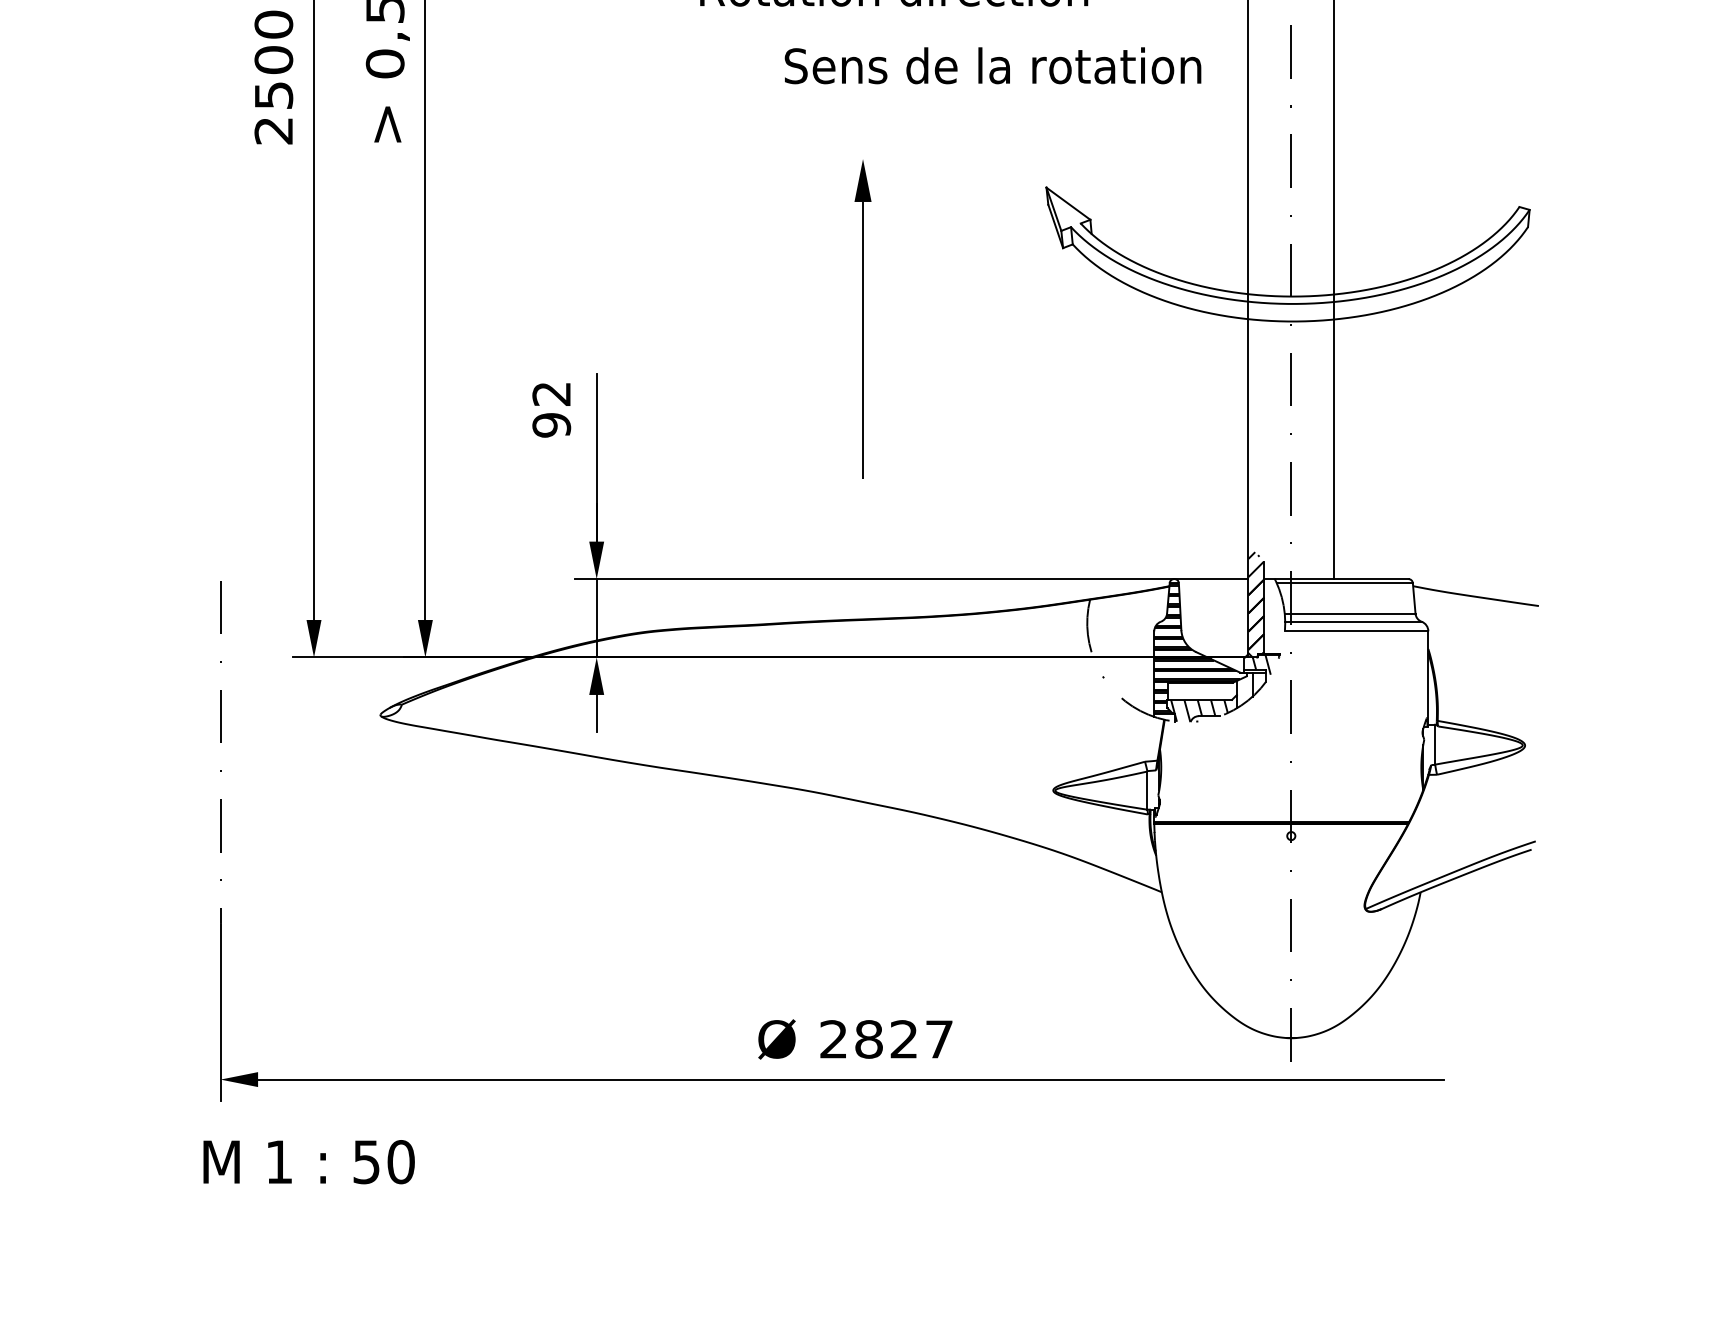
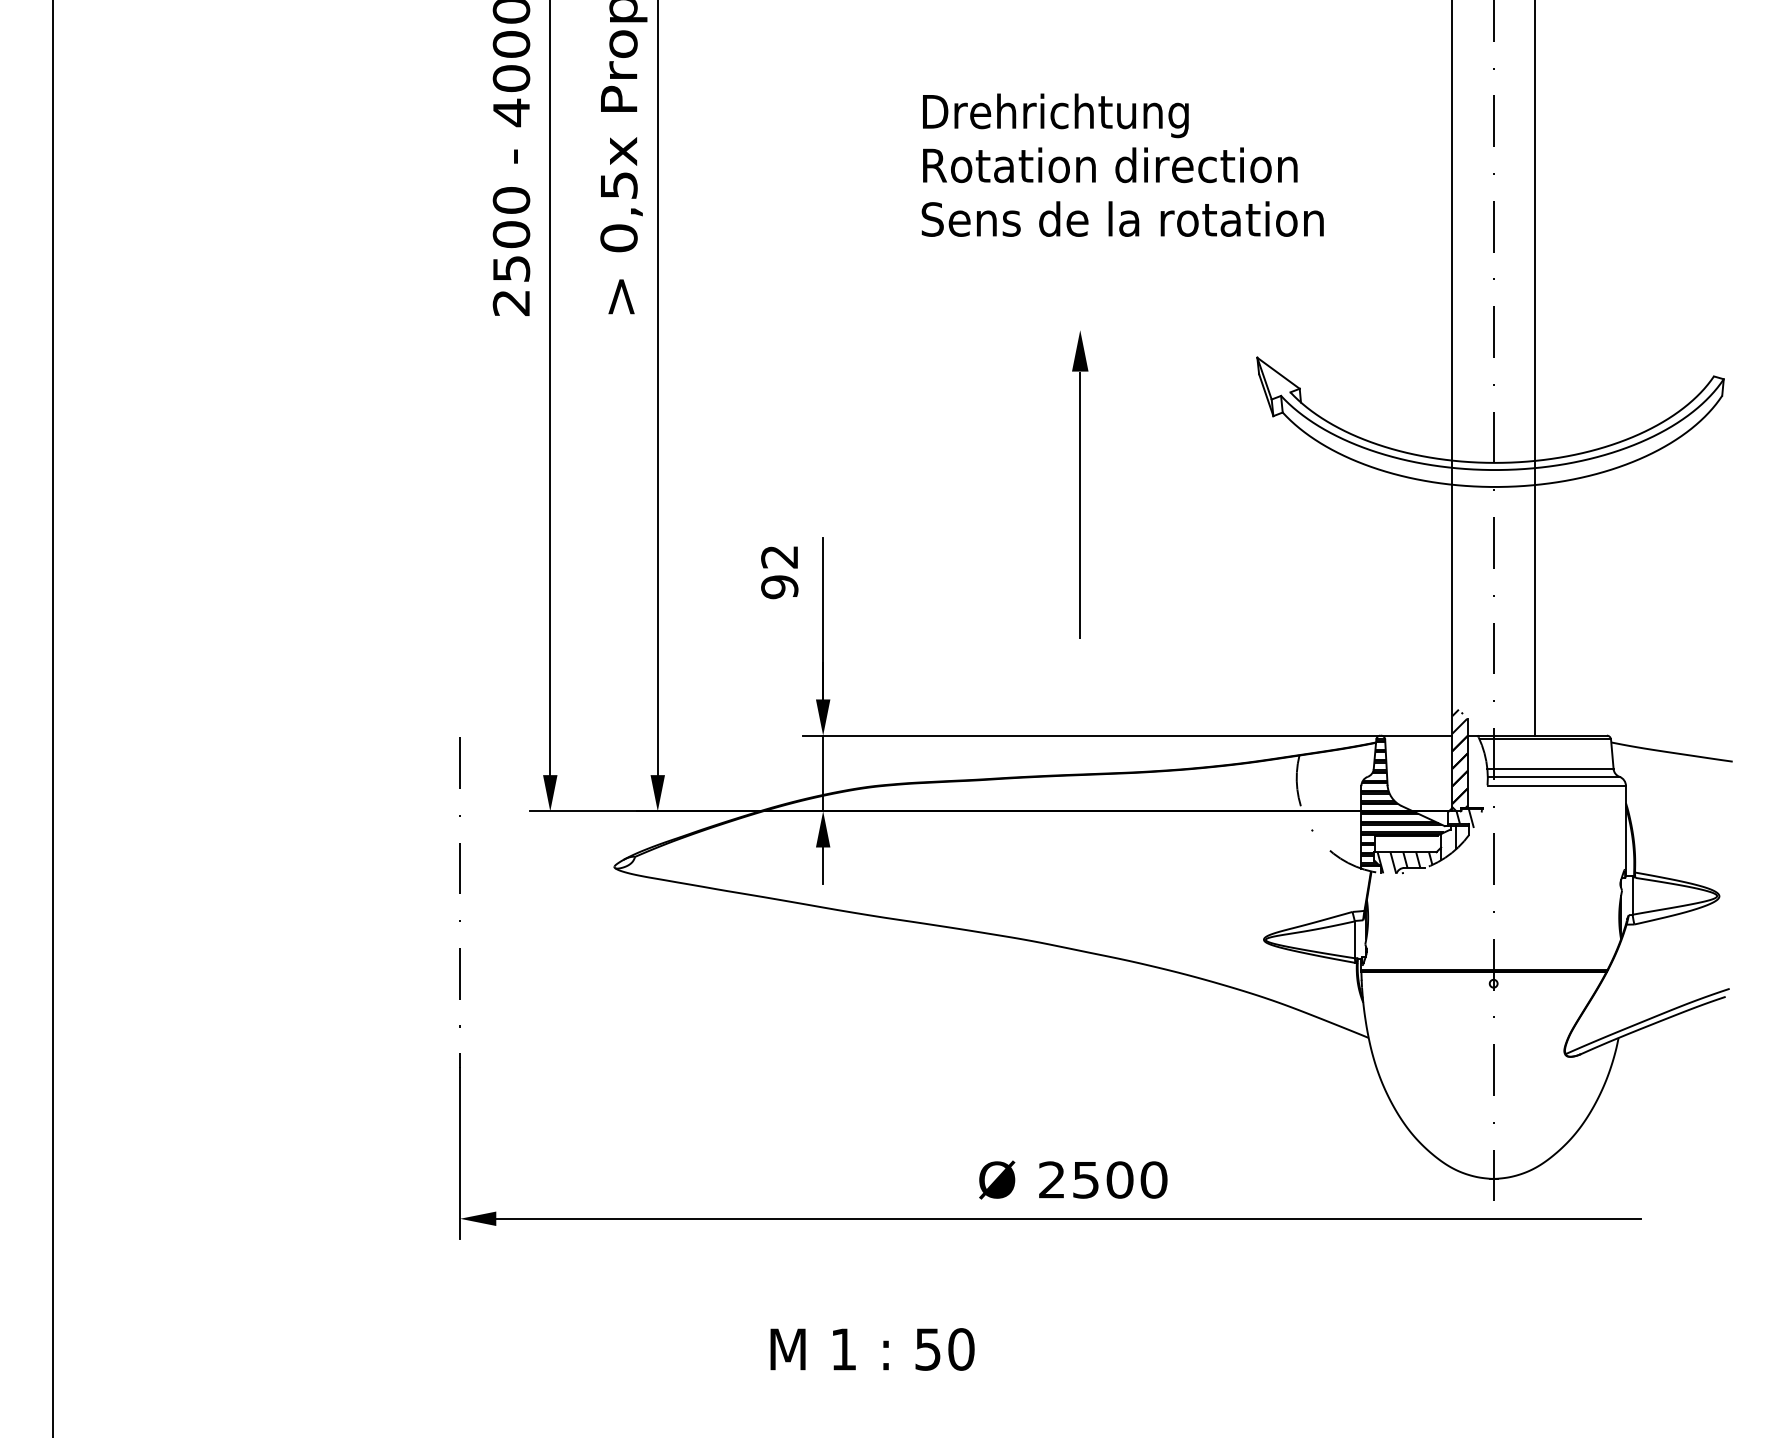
text: (992, 65) -> (1122, 218), moved
text: (903, 1038) -> (1119, 1179), 2827 -> 2500
text: (309, 1162) -> (872, 1349), moved

